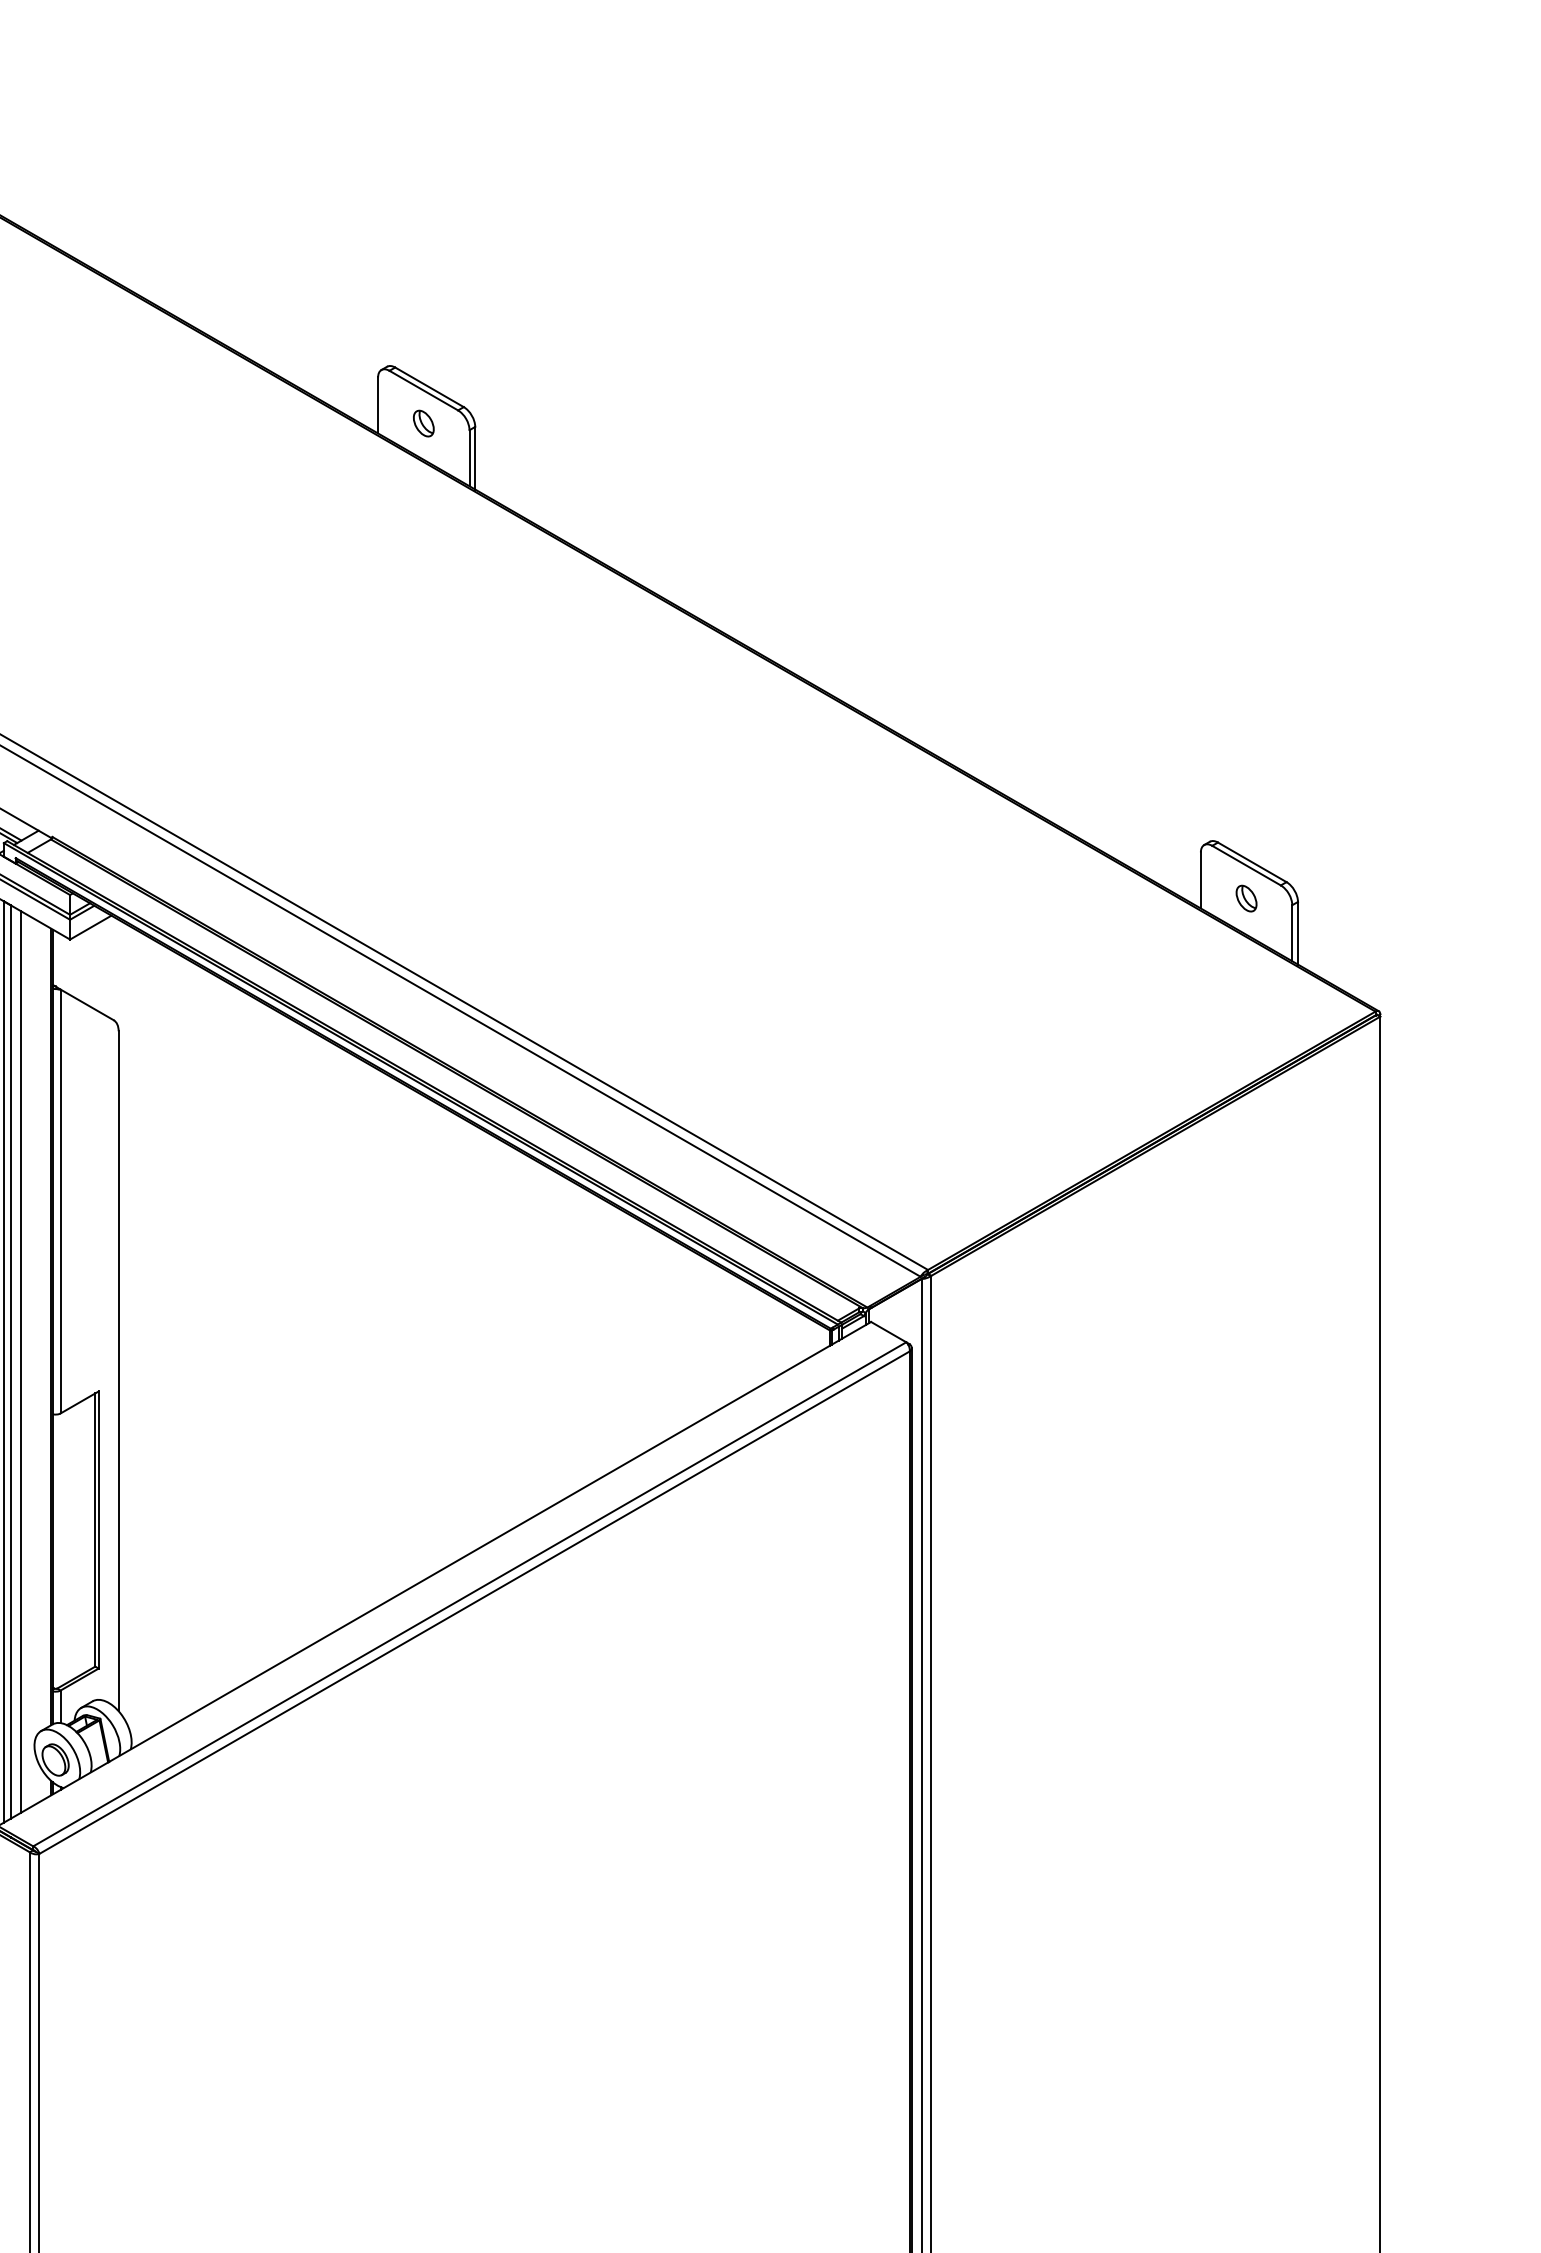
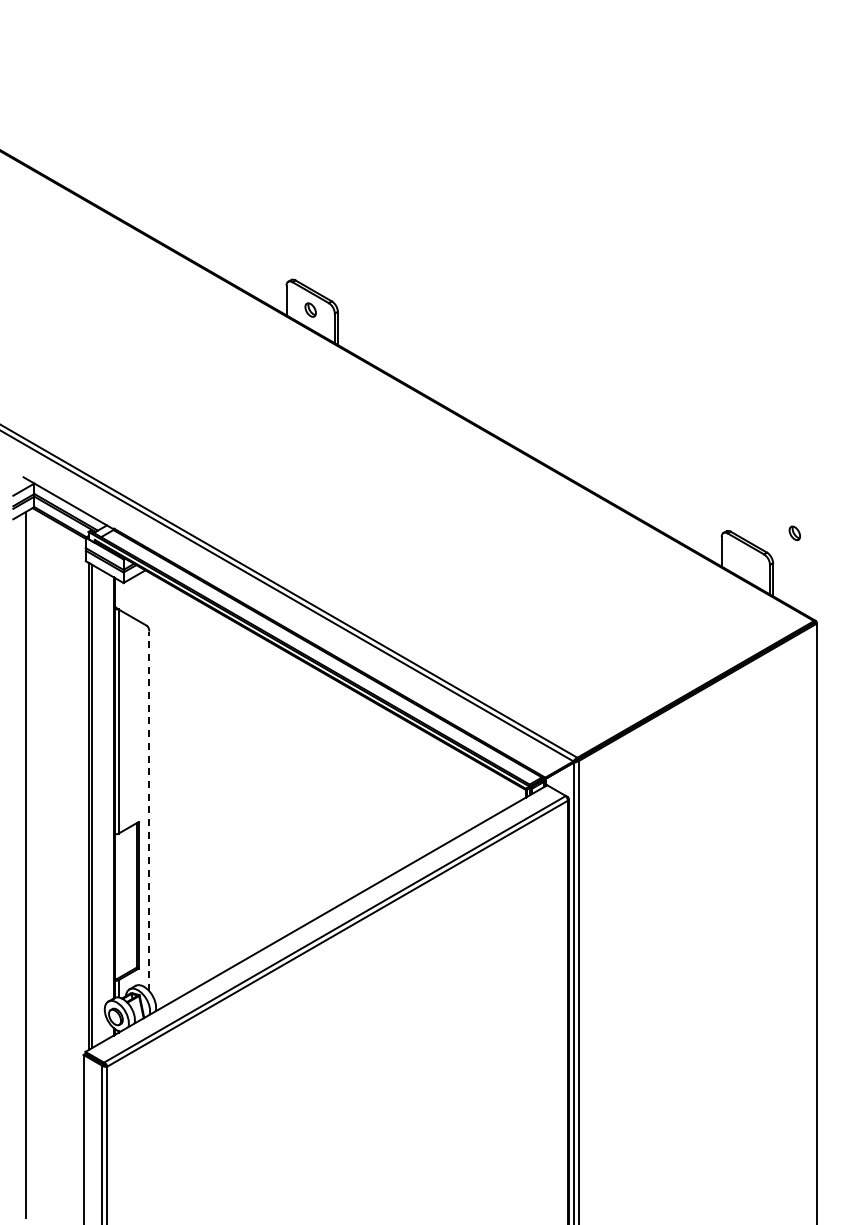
part: (1245, 897) -> (794, 532), moved
line: (20, 1362) -> (97, 806), removed
line: (119, 1371) -> (149, 811), solid -> dashed

